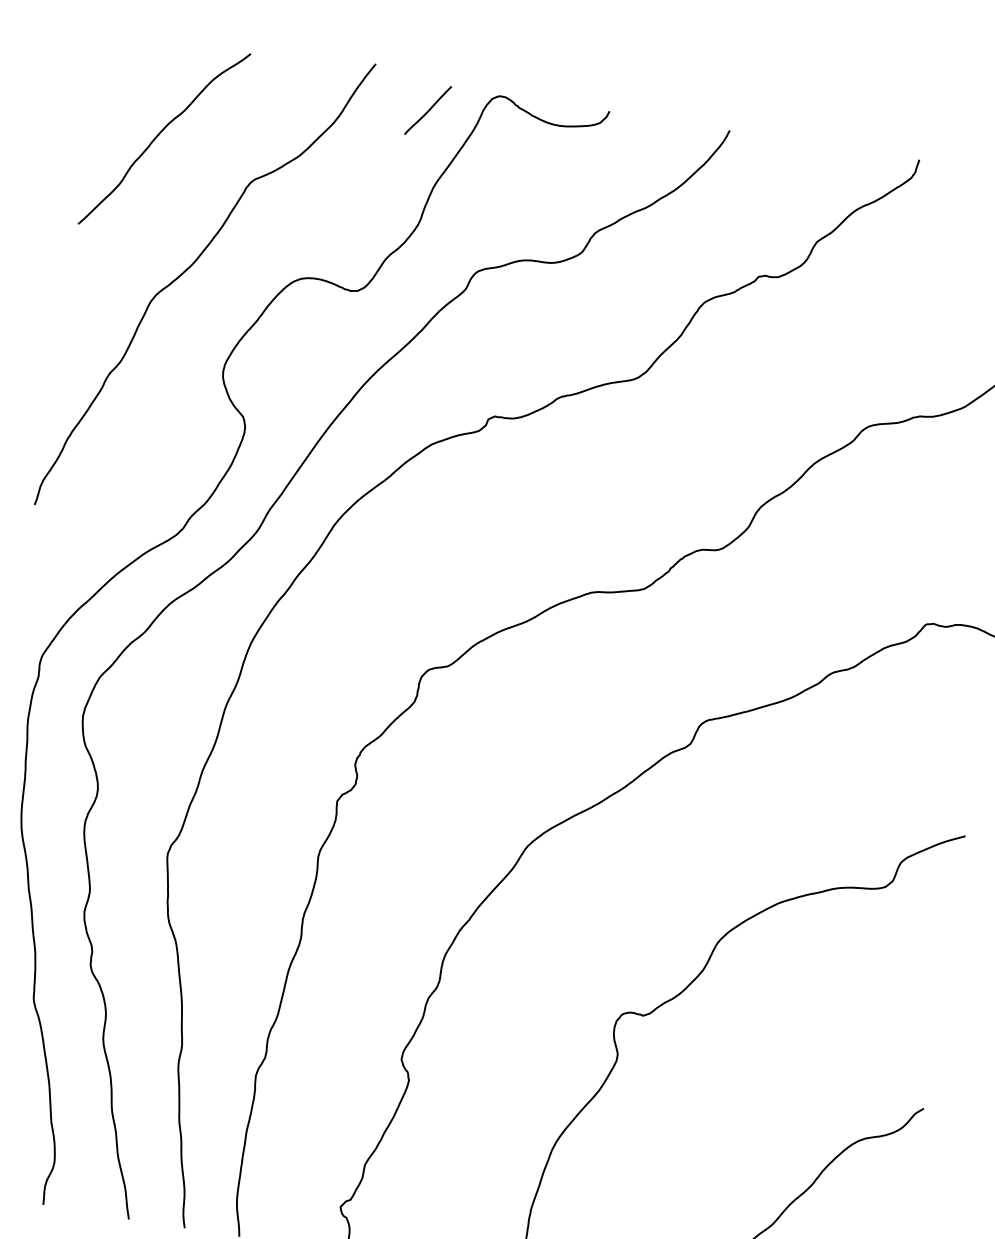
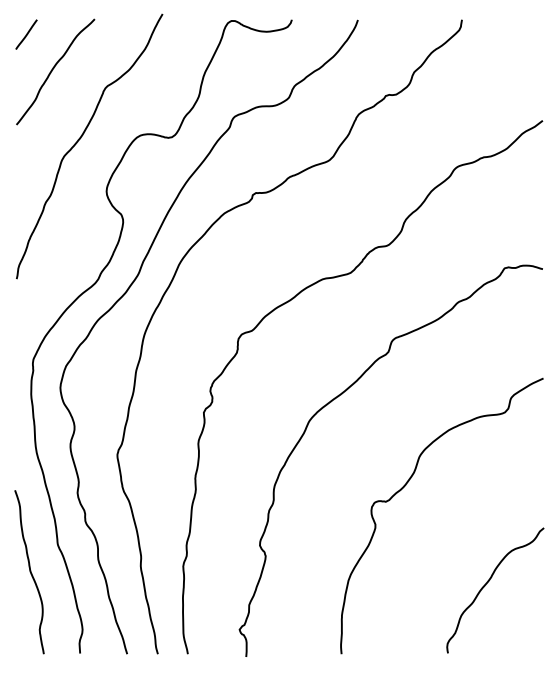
line: (428, 110) -> (26, 34), moved

